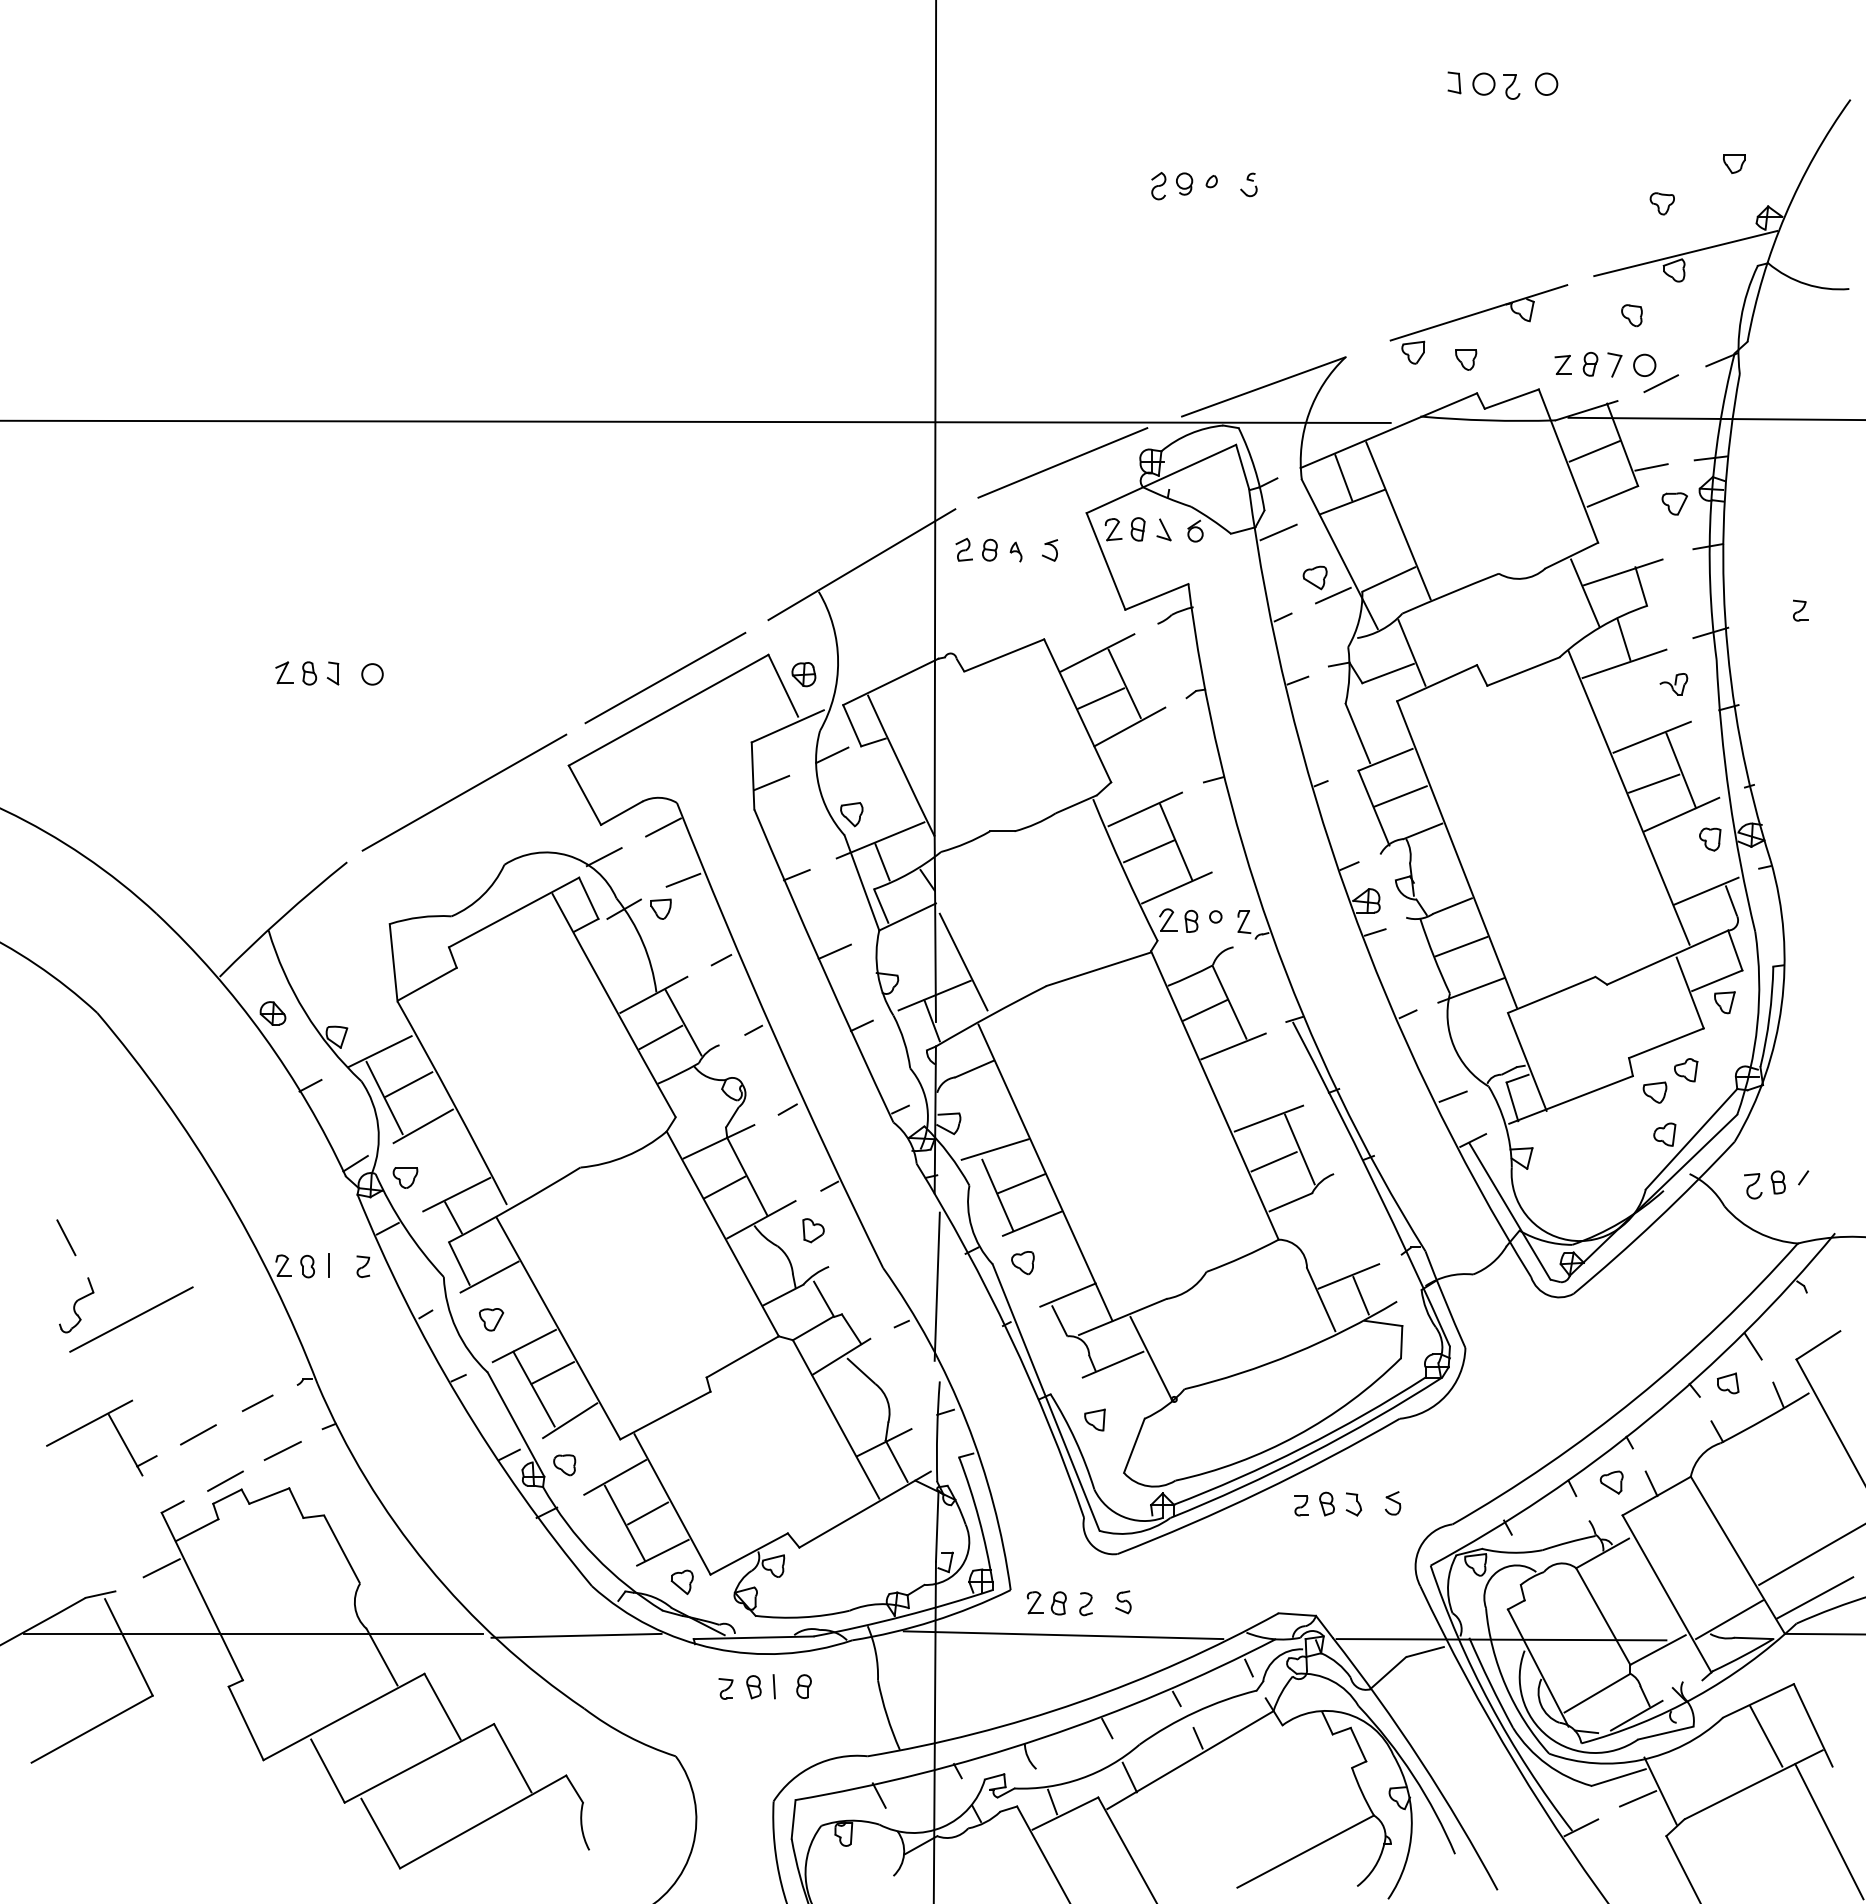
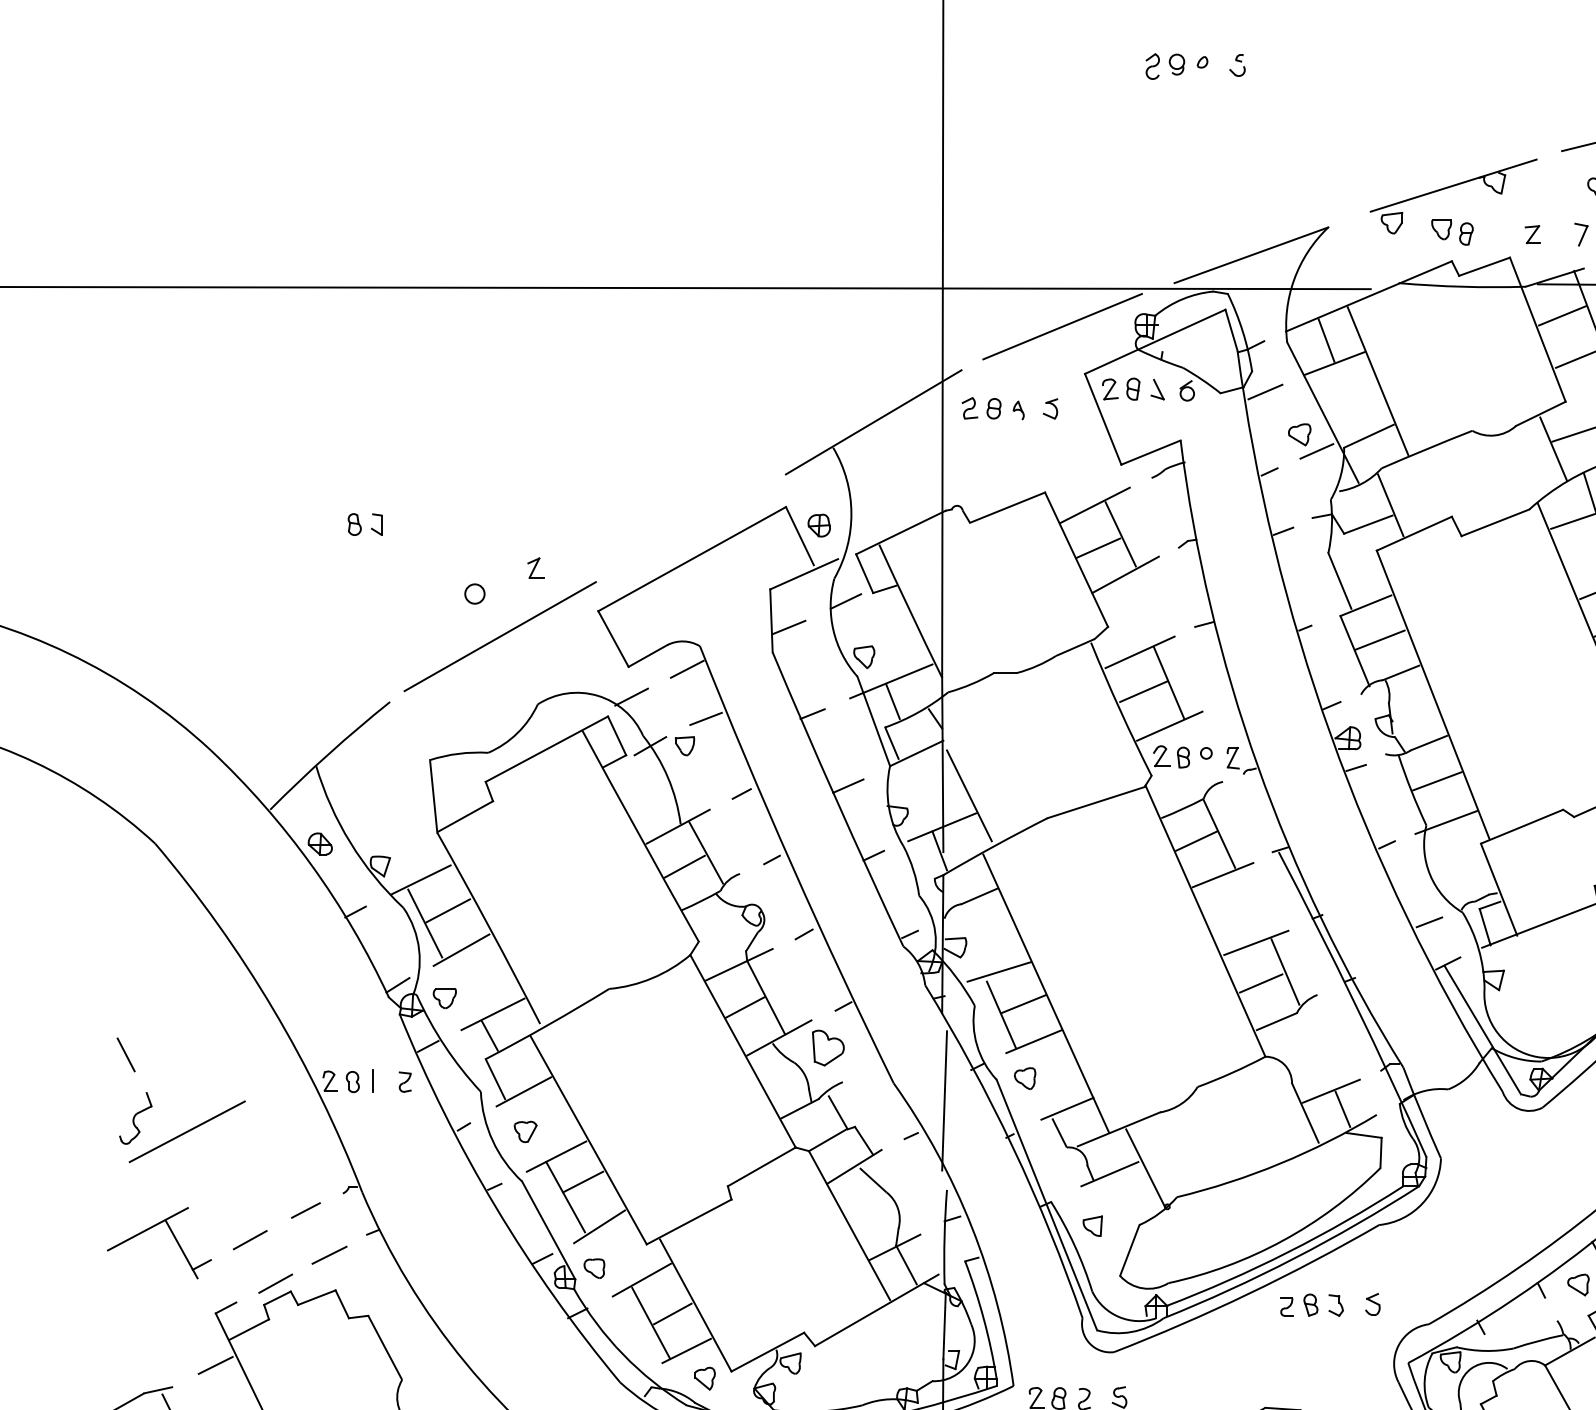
part: (1590, 364) -> (1466, 234), moved
part: (284, 672) -> (536, 567), moved
circle: (372, 674) -> (474, 594), moved
line: (665, 677) -> (689, 528), removed
part: (813, 1230) -> (828, 1048), size x1.6

